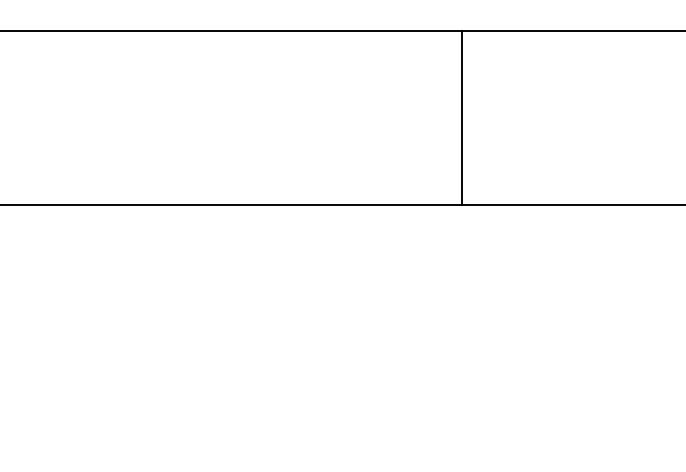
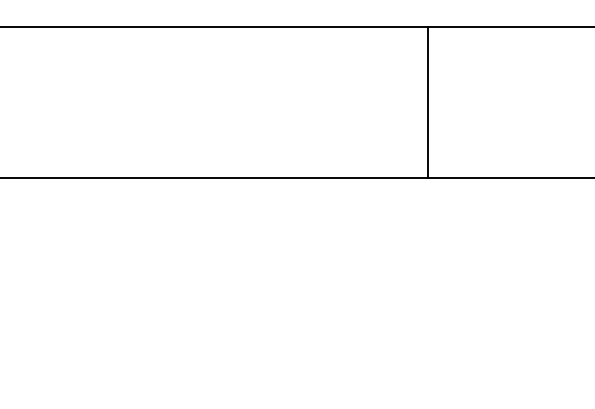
line: (461, 118) -> (428, 102), moved

